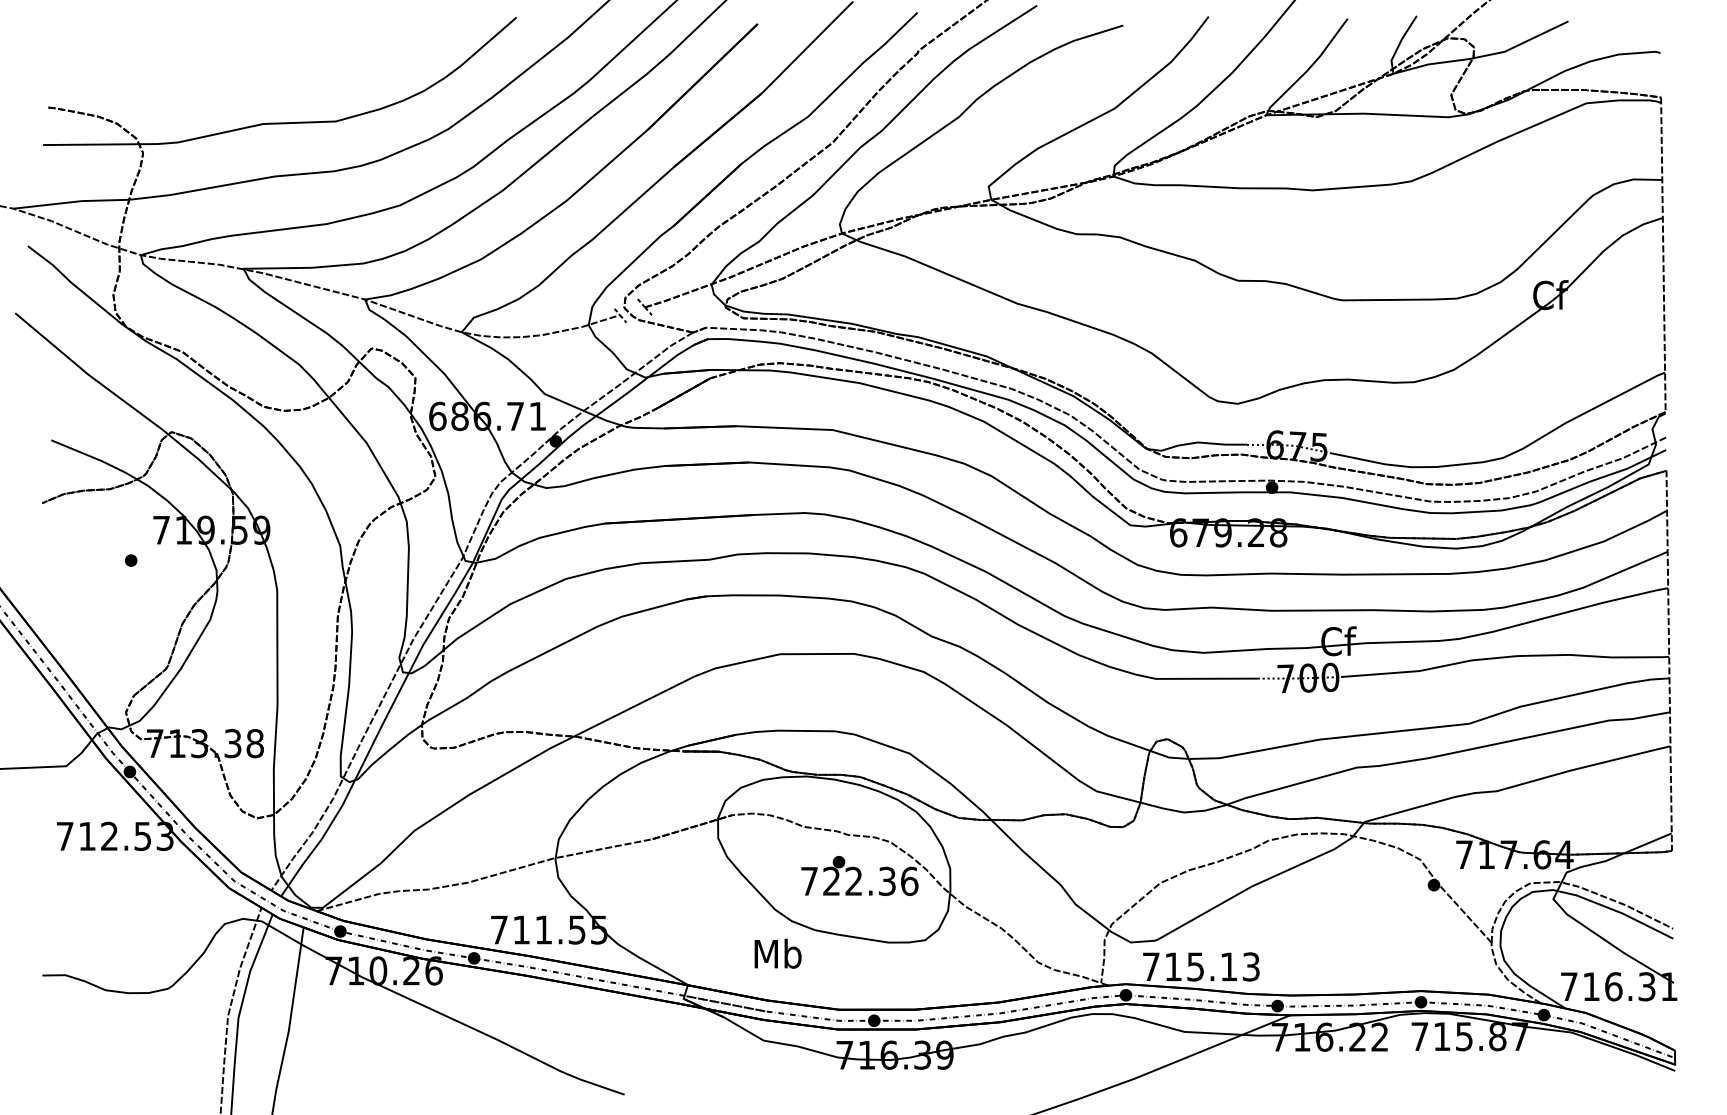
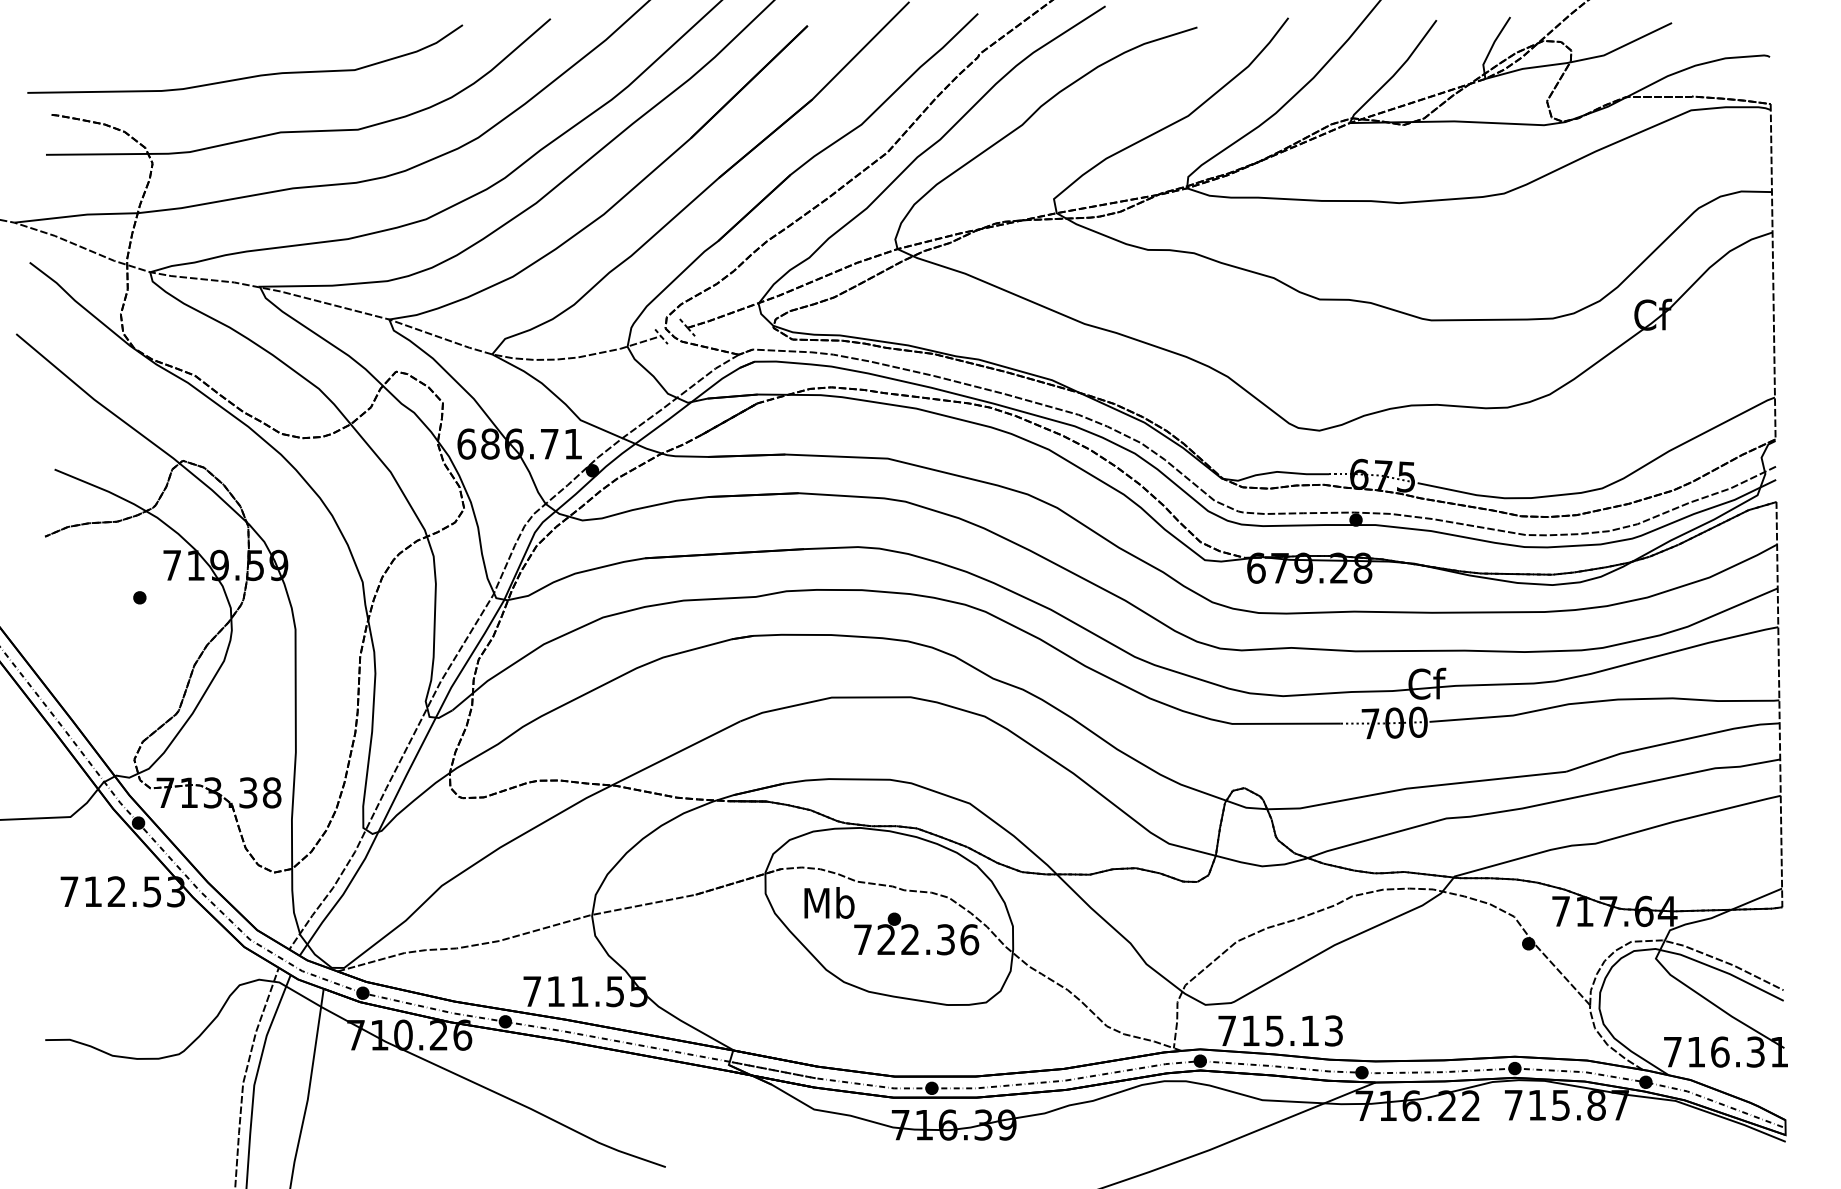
curve: (232, 71) -> (247, 76), added
text: (778, 953) -> (829, 902), moved

